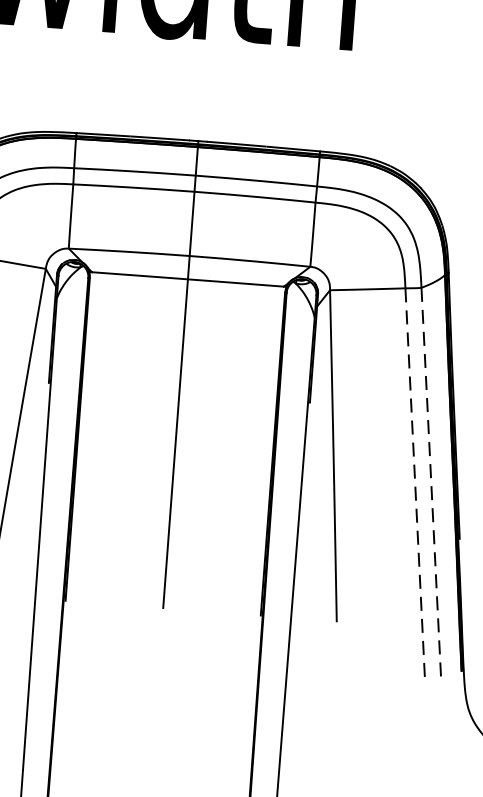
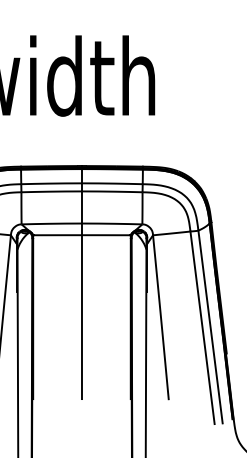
line: (431, 483) -> (210, 327), dashed -> solid
line: (414, 484) -> (202, 328), dashed -> solid

